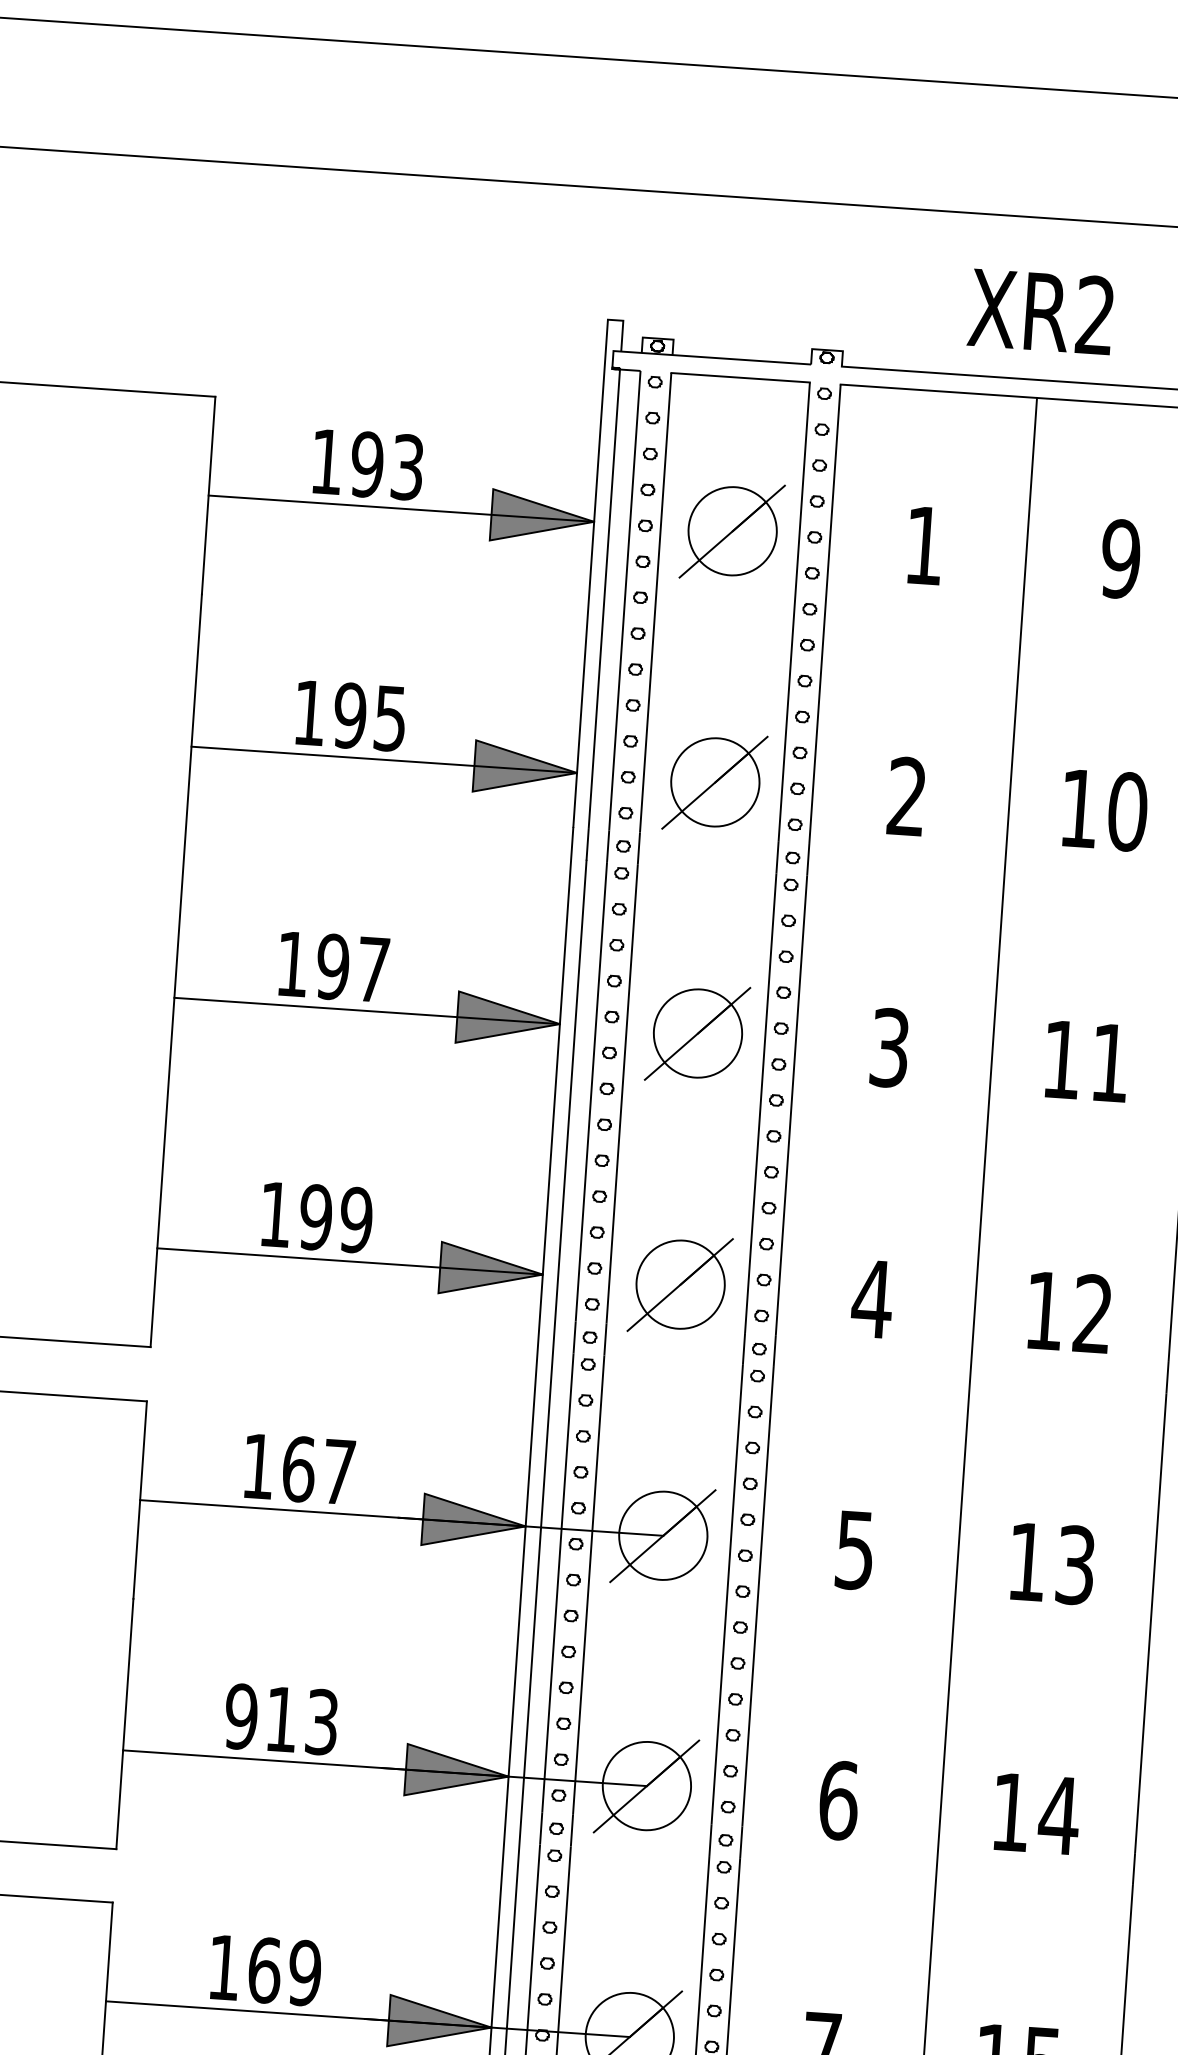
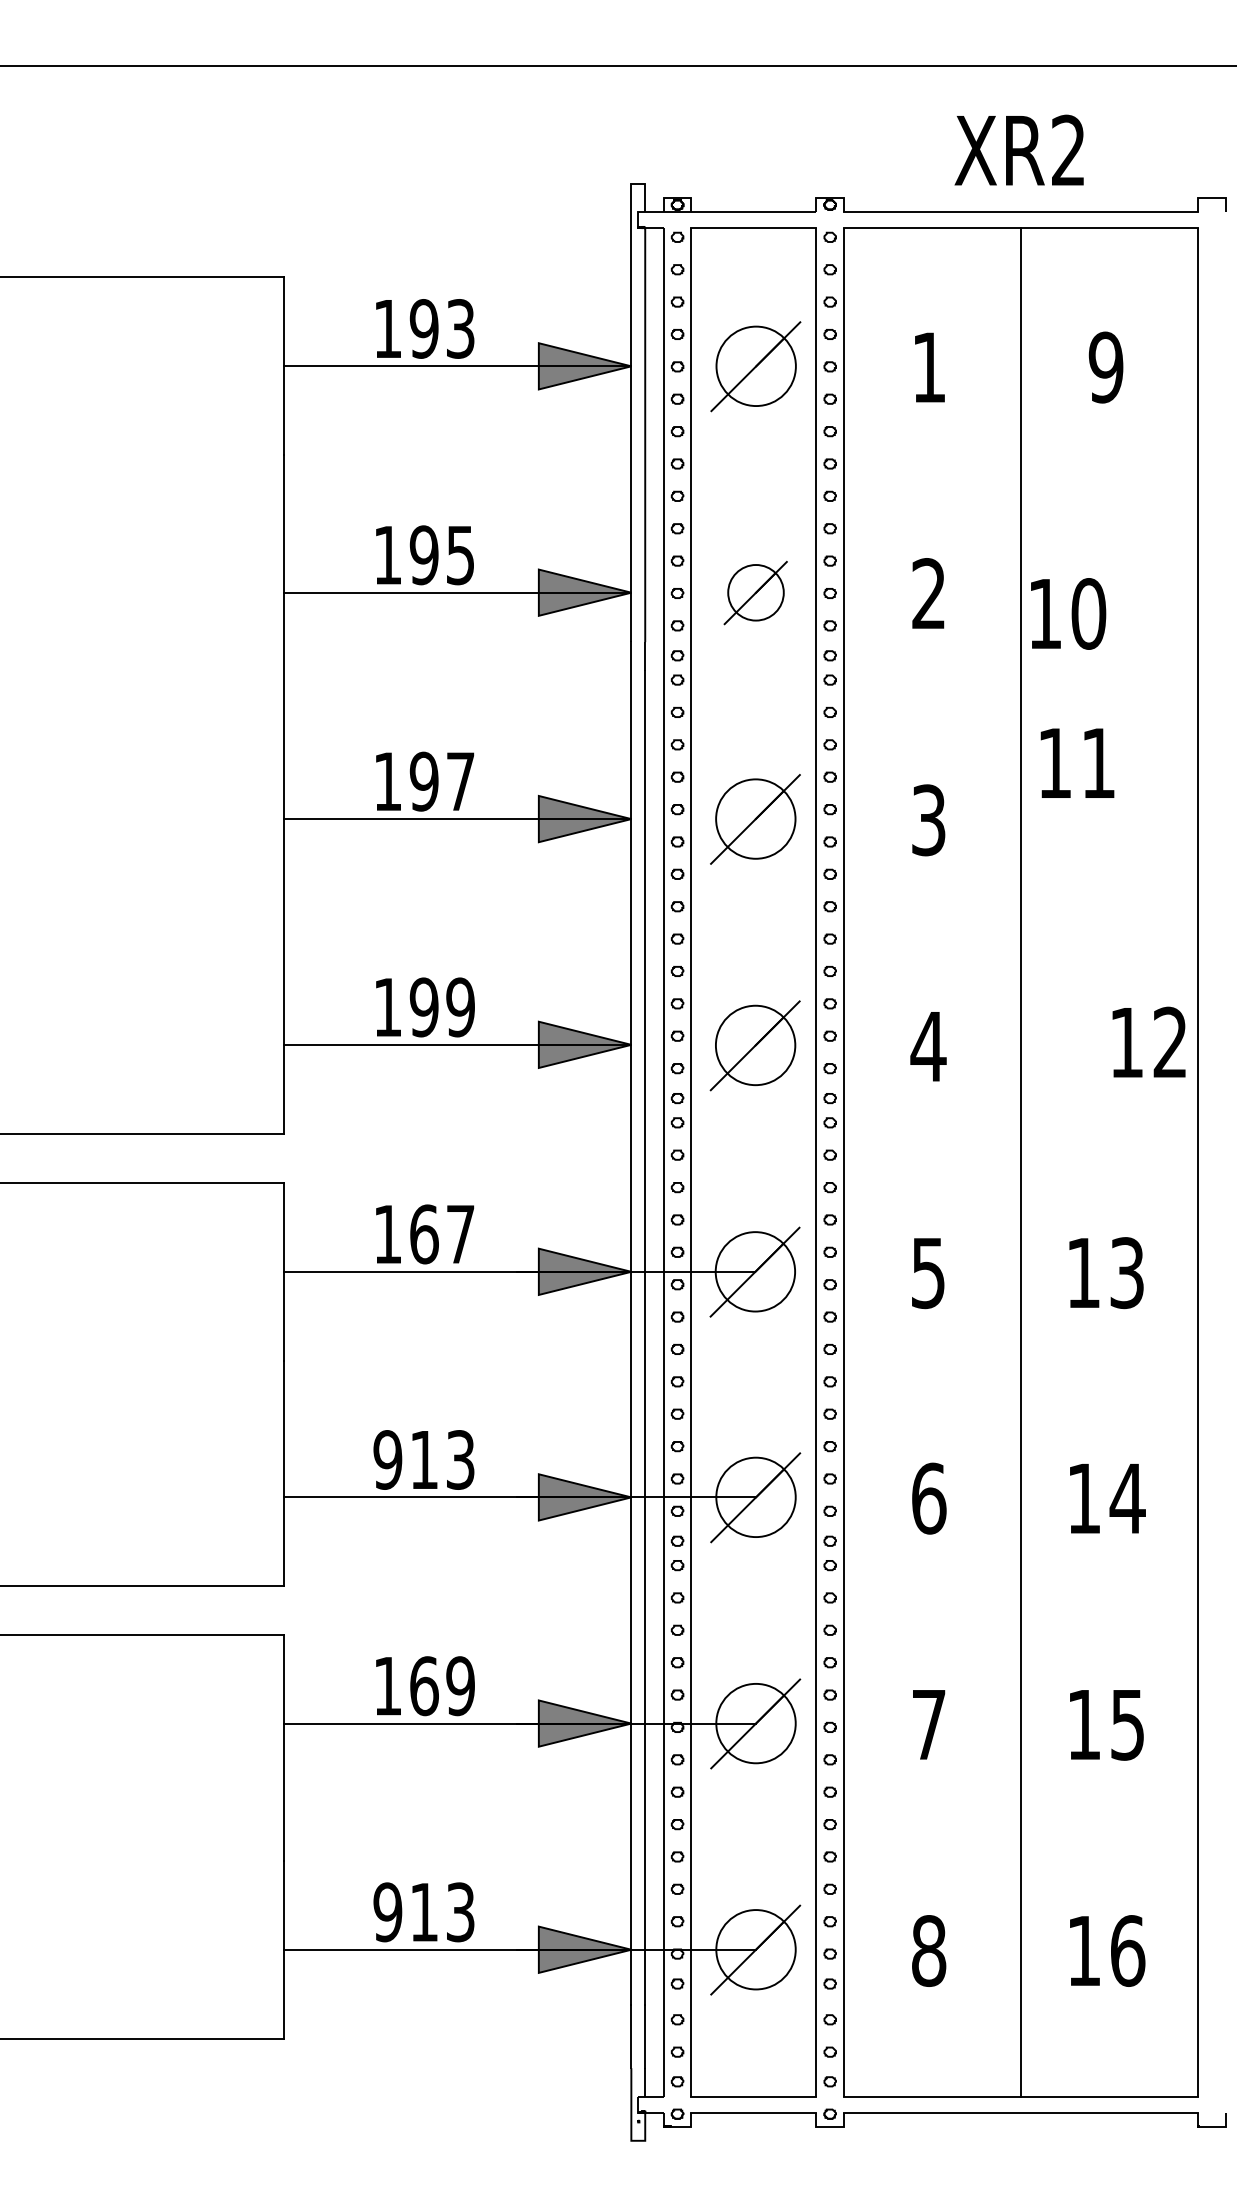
part: (714, 782) -> (755, 592), size x0.7
text: (1105, 809) -> (1068, 613), moved
text: (1087, 1060) -> (1077, 762), moved
text: (1068, 1311) -> (1148, 1041), moved

